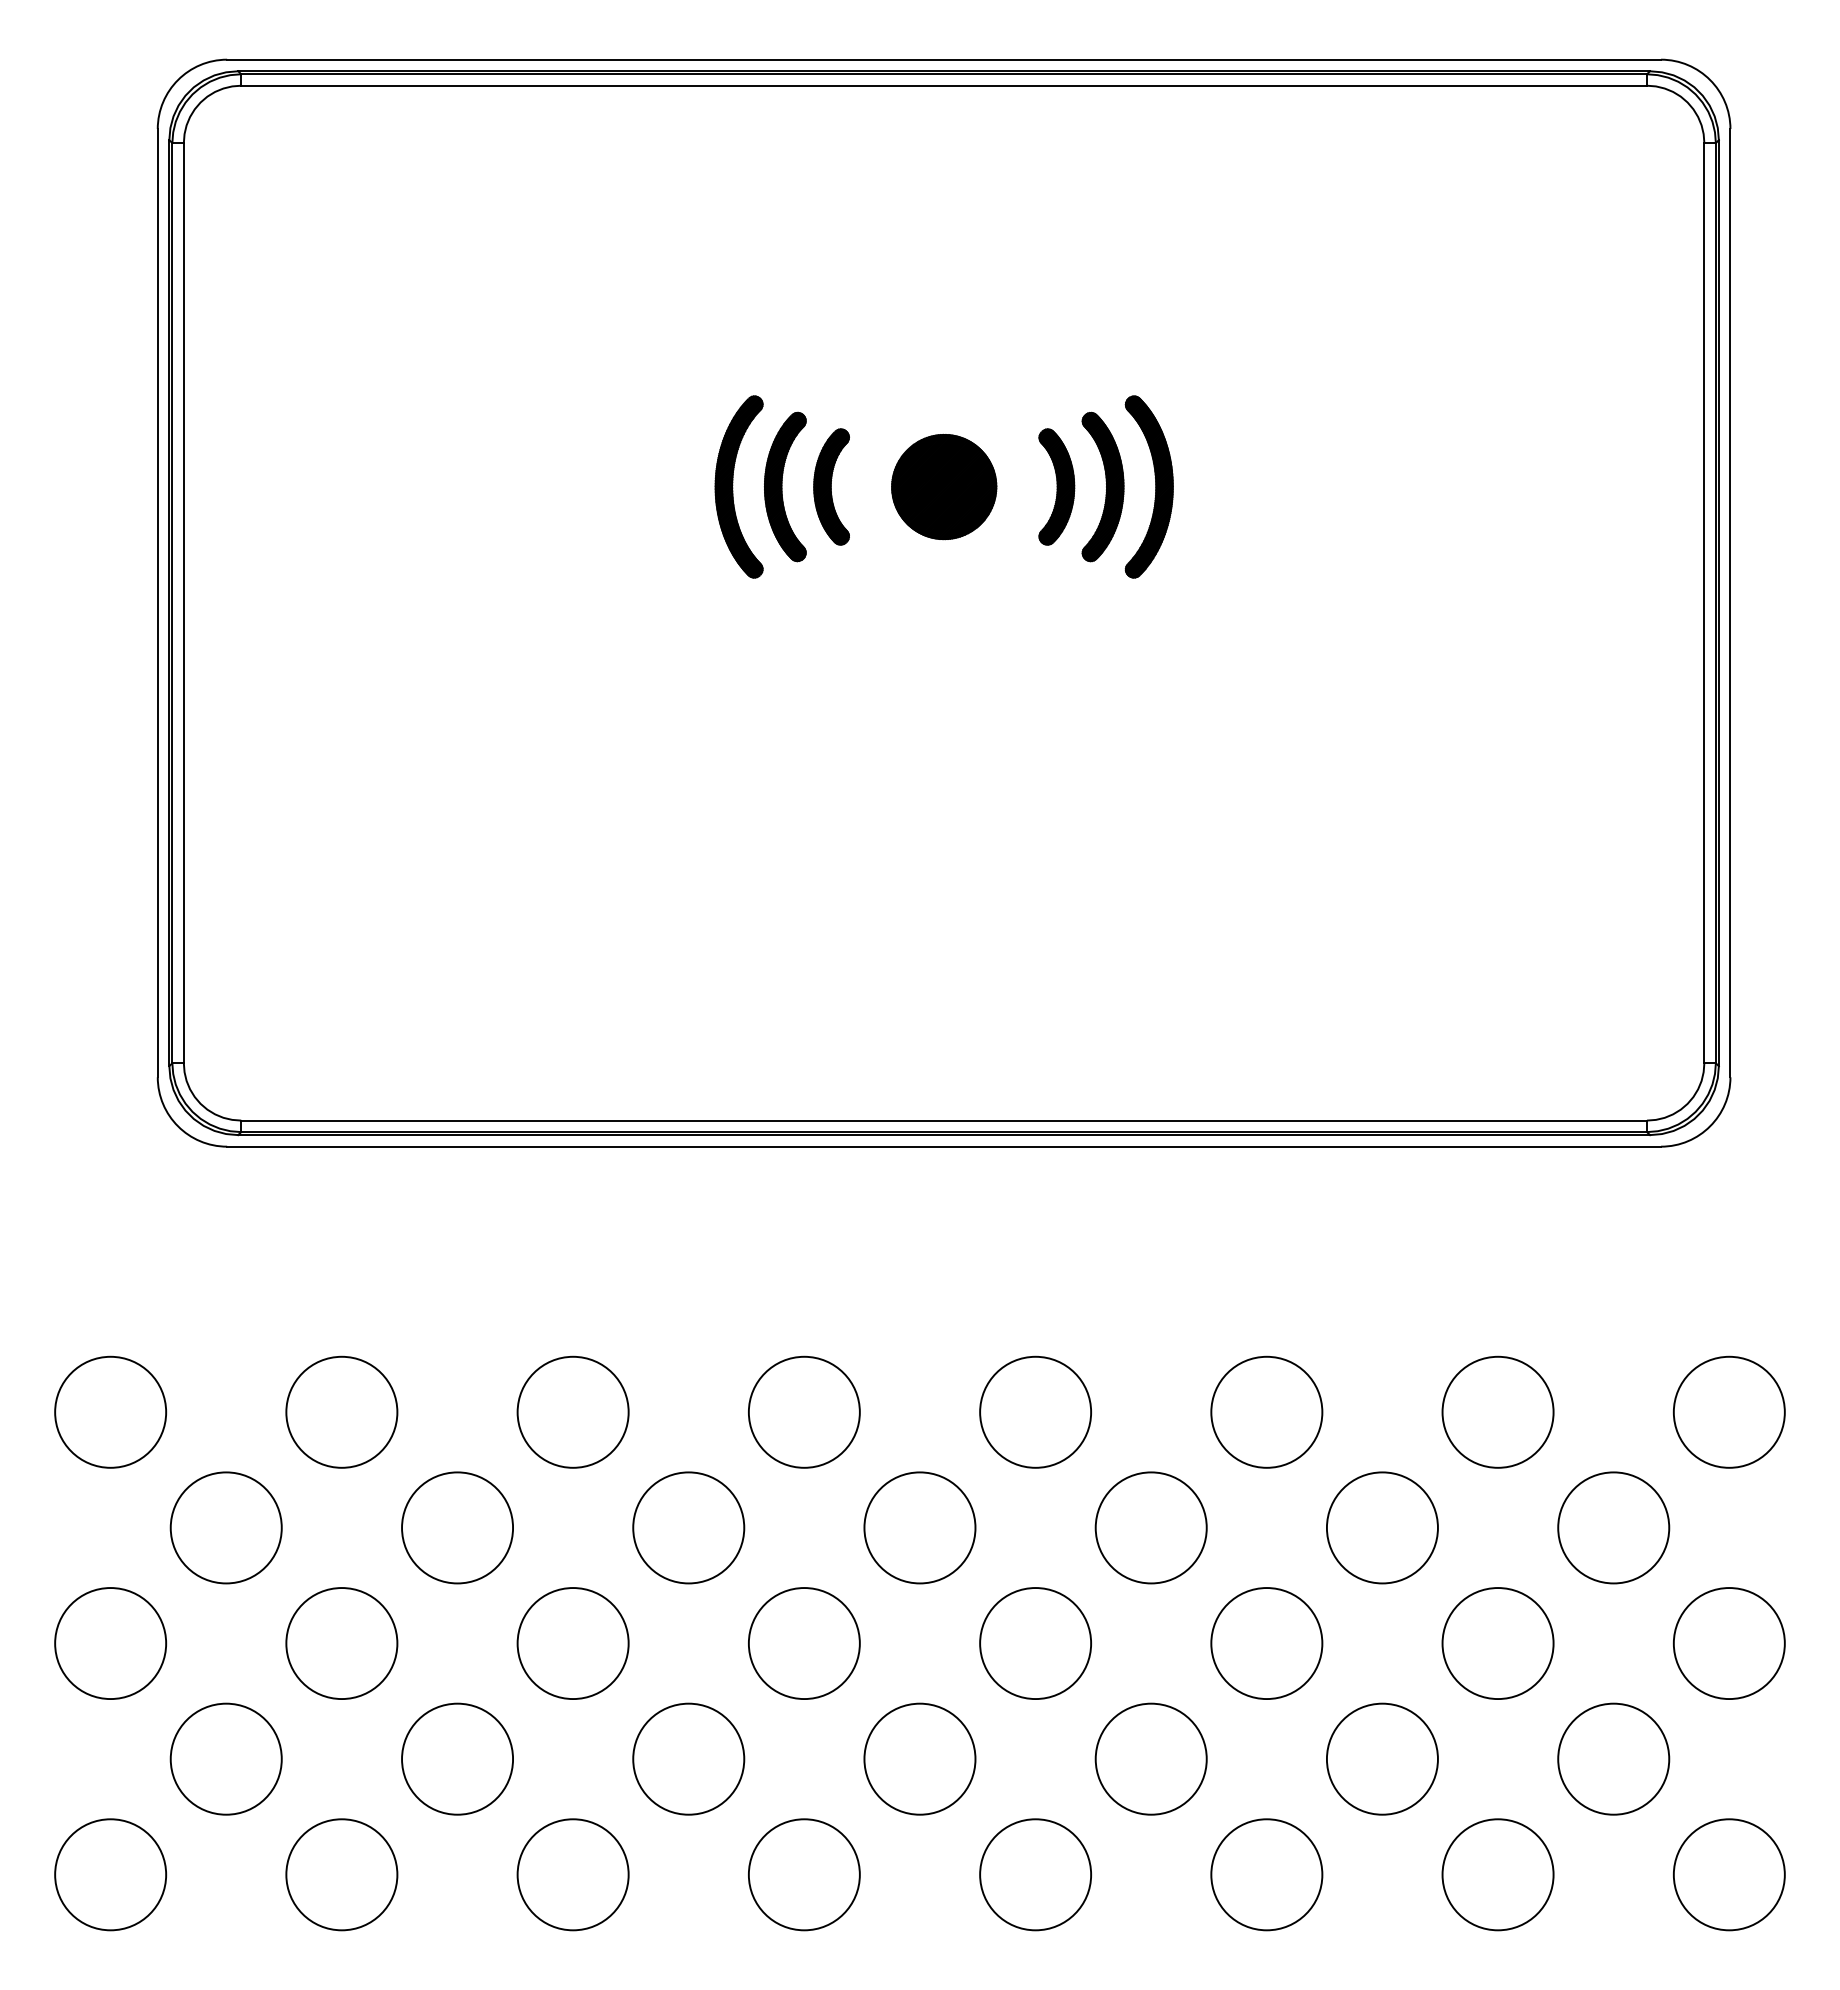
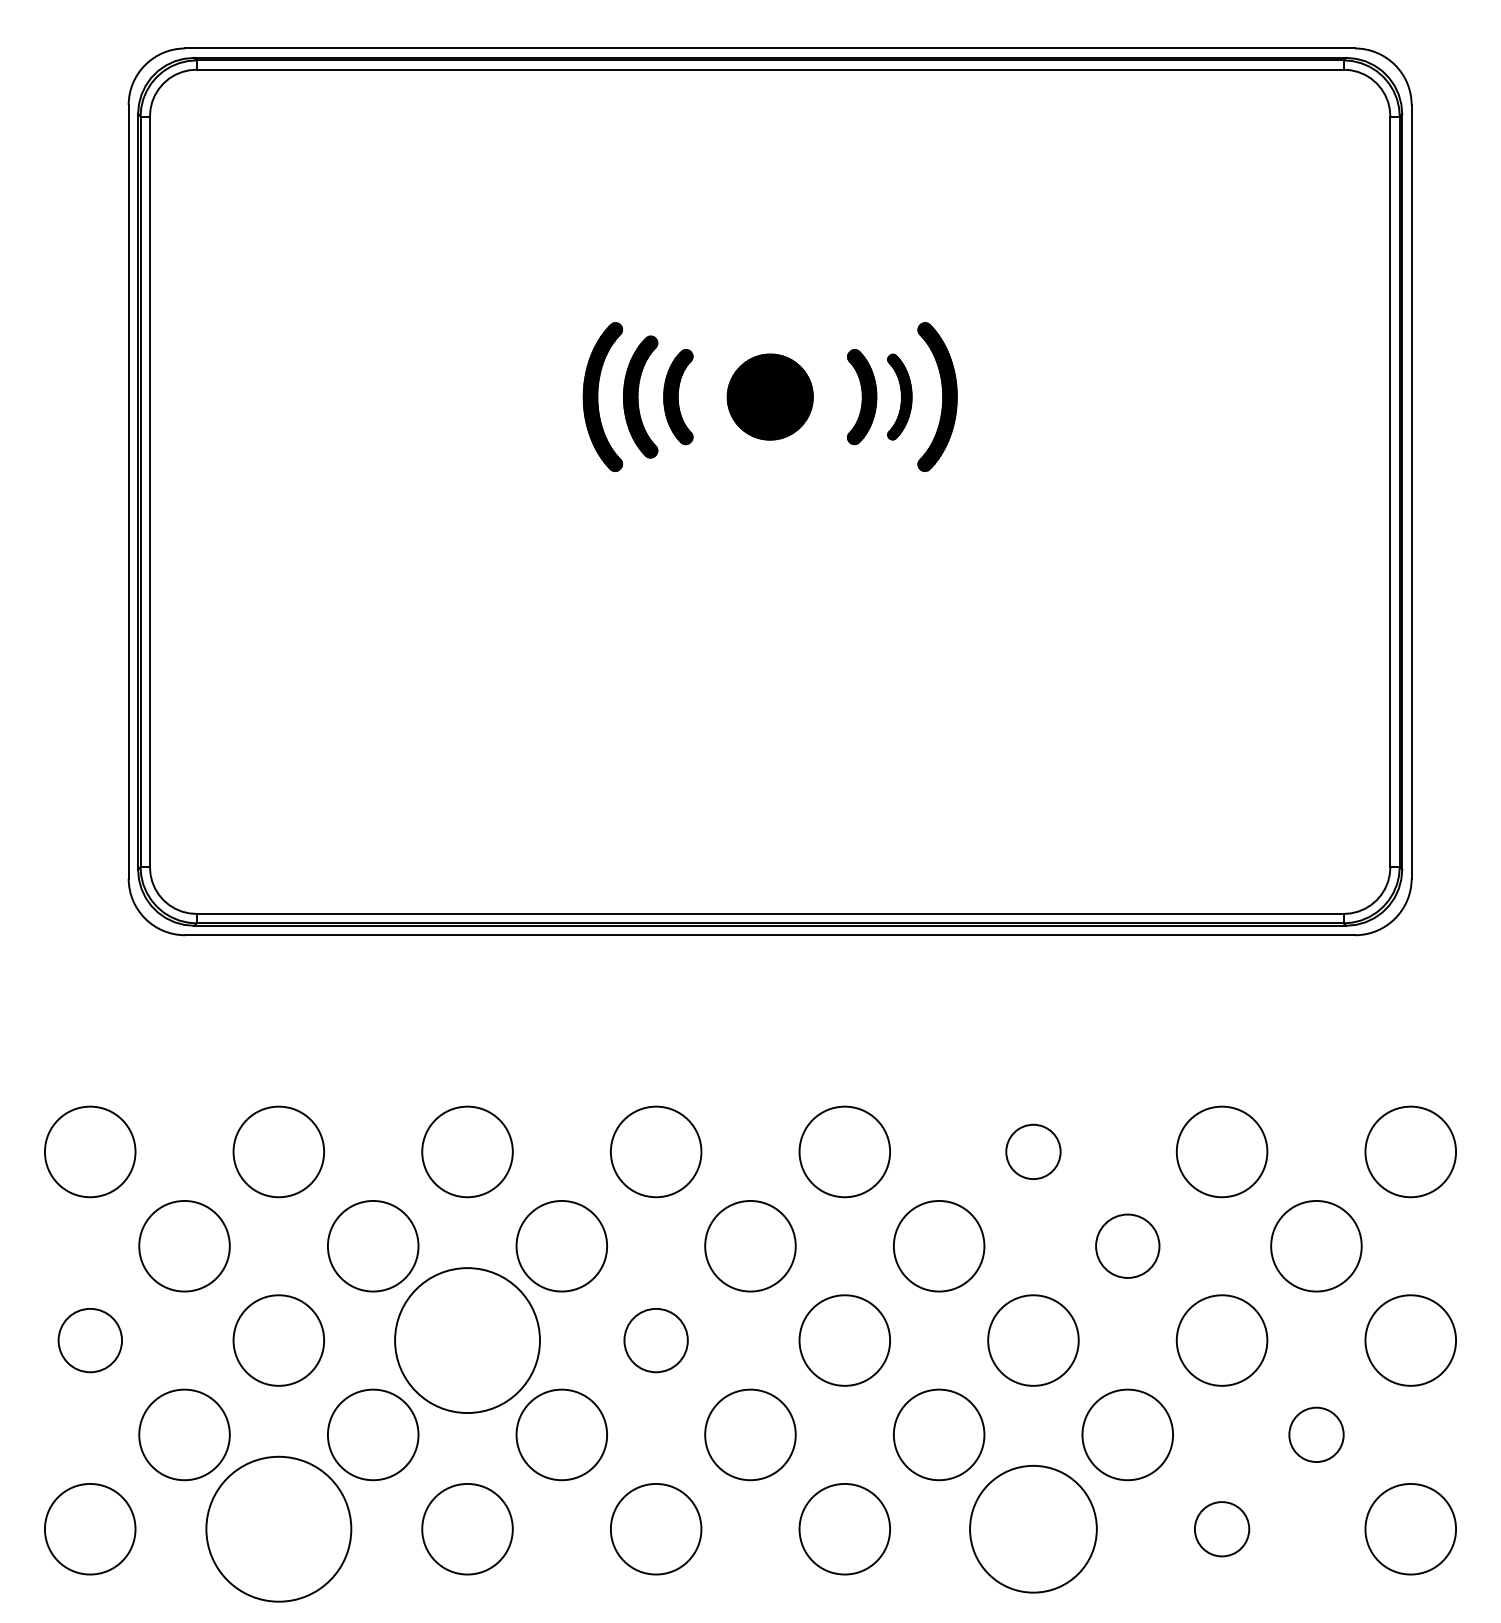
part: (1102, 486) -> (899, 396), size x0.7
circle: (1266, 1411) -> (1033, 1151), size x0.6
circle: (1381, 1527) -> (1126, 1245), size x0.7
circle: (110, 1643) -> (90, 1340), size x0.7
circle: (572, 1643) -> (467, 1340), size x1.6
circle: (803, 1643) -> (655, 1340), size x0.7
circle: (1613, 1758) -> (1316, 1434), size x0.6
circle: (341, 1874) -> (278, 1528), size x1.6
circle: (1266, 1874) -> (1033, 1528), size x1.4
circle: (1497, 1874) -> (1221, 1528), size x0.6

